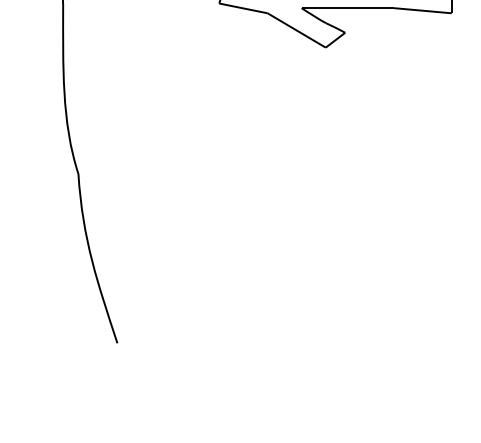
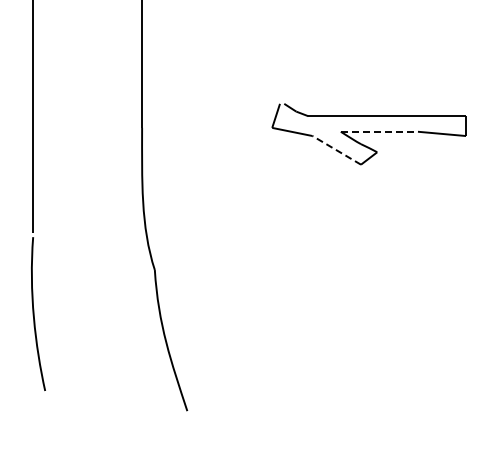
line: (347, 7) -> (379, 131), solid -> dashed
line: (296, 30) -> (336, 150), solid -> dashed

